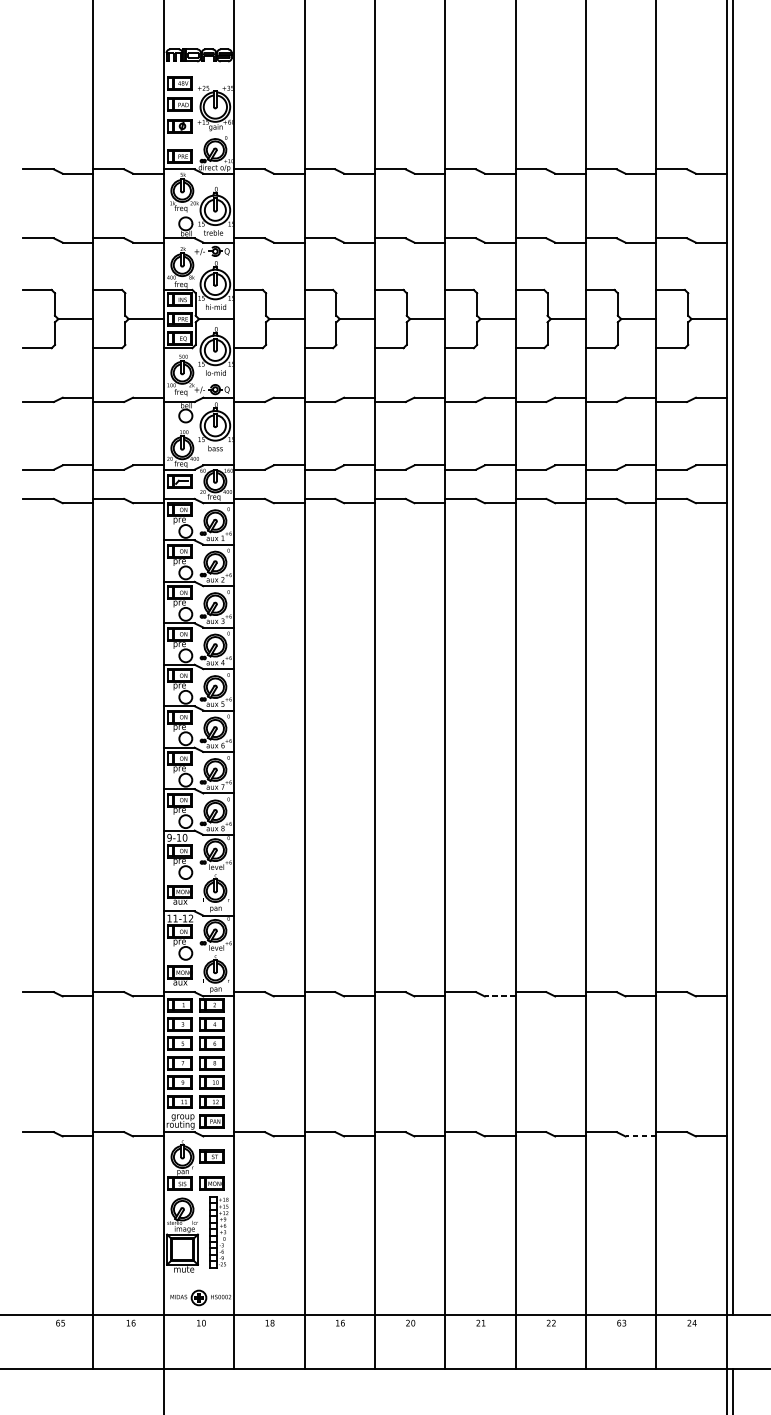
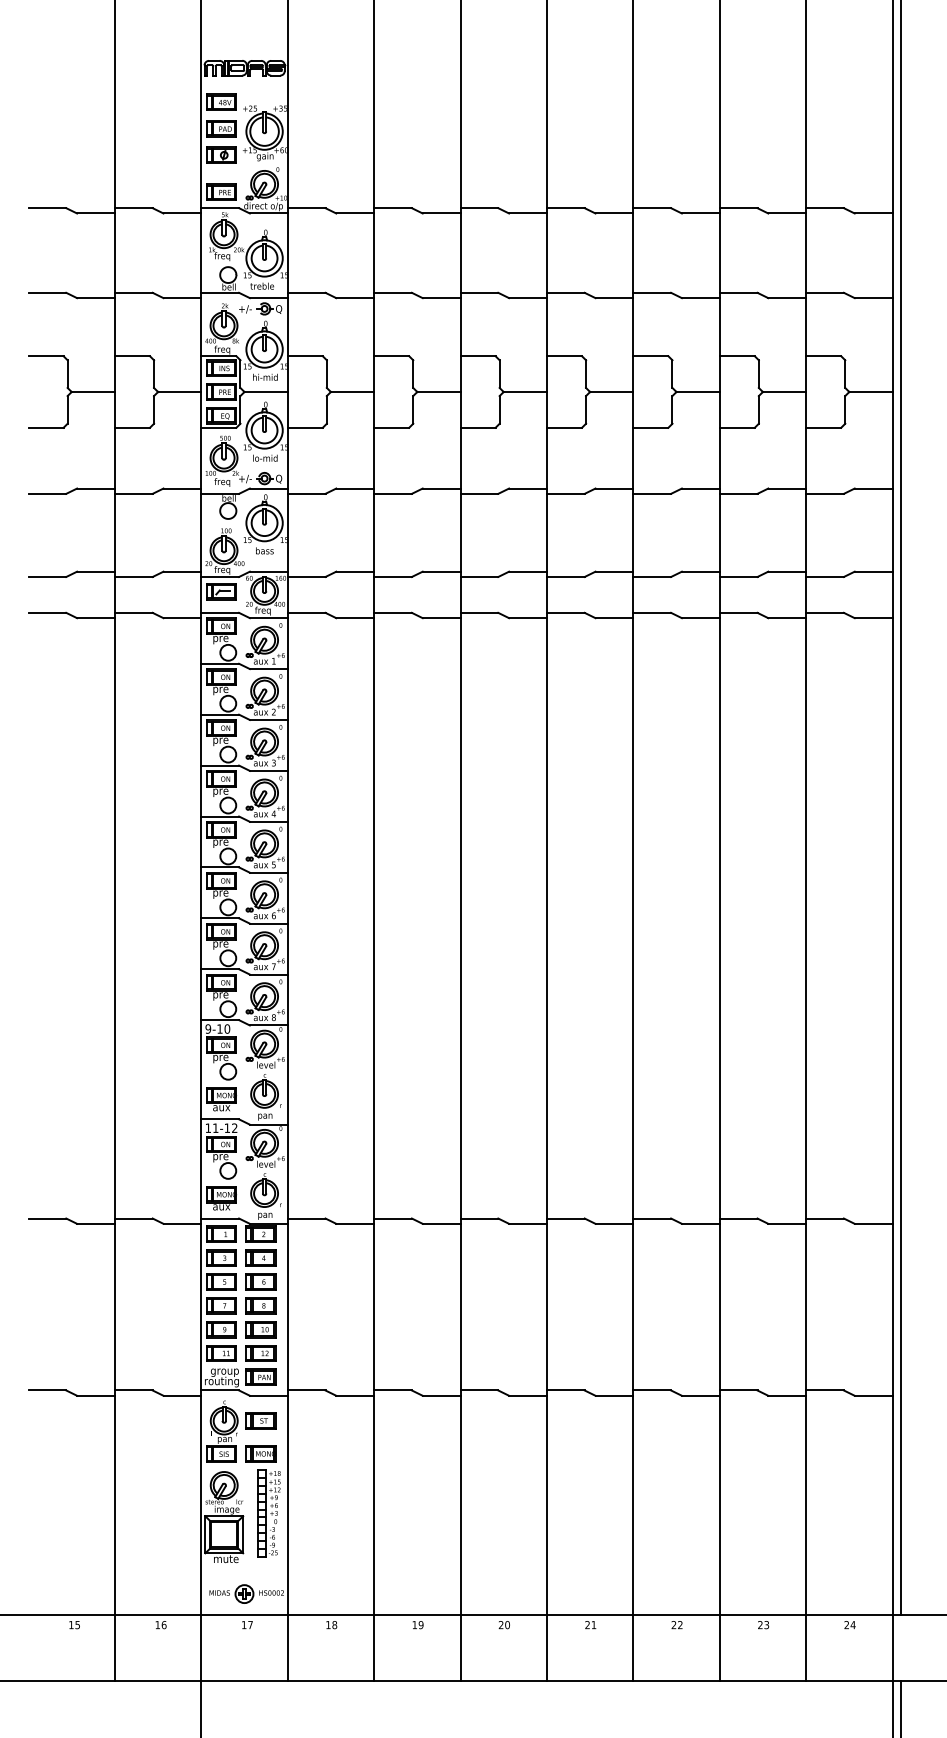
line: (500, 996) -> (614, 1223), dashed -> solid
line: (641, 1136) -> (787, 1395), dashed -> solid
text: (58, 1323) -> (71, 1625), 65 -> 15
text: (203, 1323) -> (250, 1625), 10 -> 17
text: (342, 1323) -> (420, 1625), 16 -> 19
text: (619, 1323) -> (760, 1625), 63 -> 23

